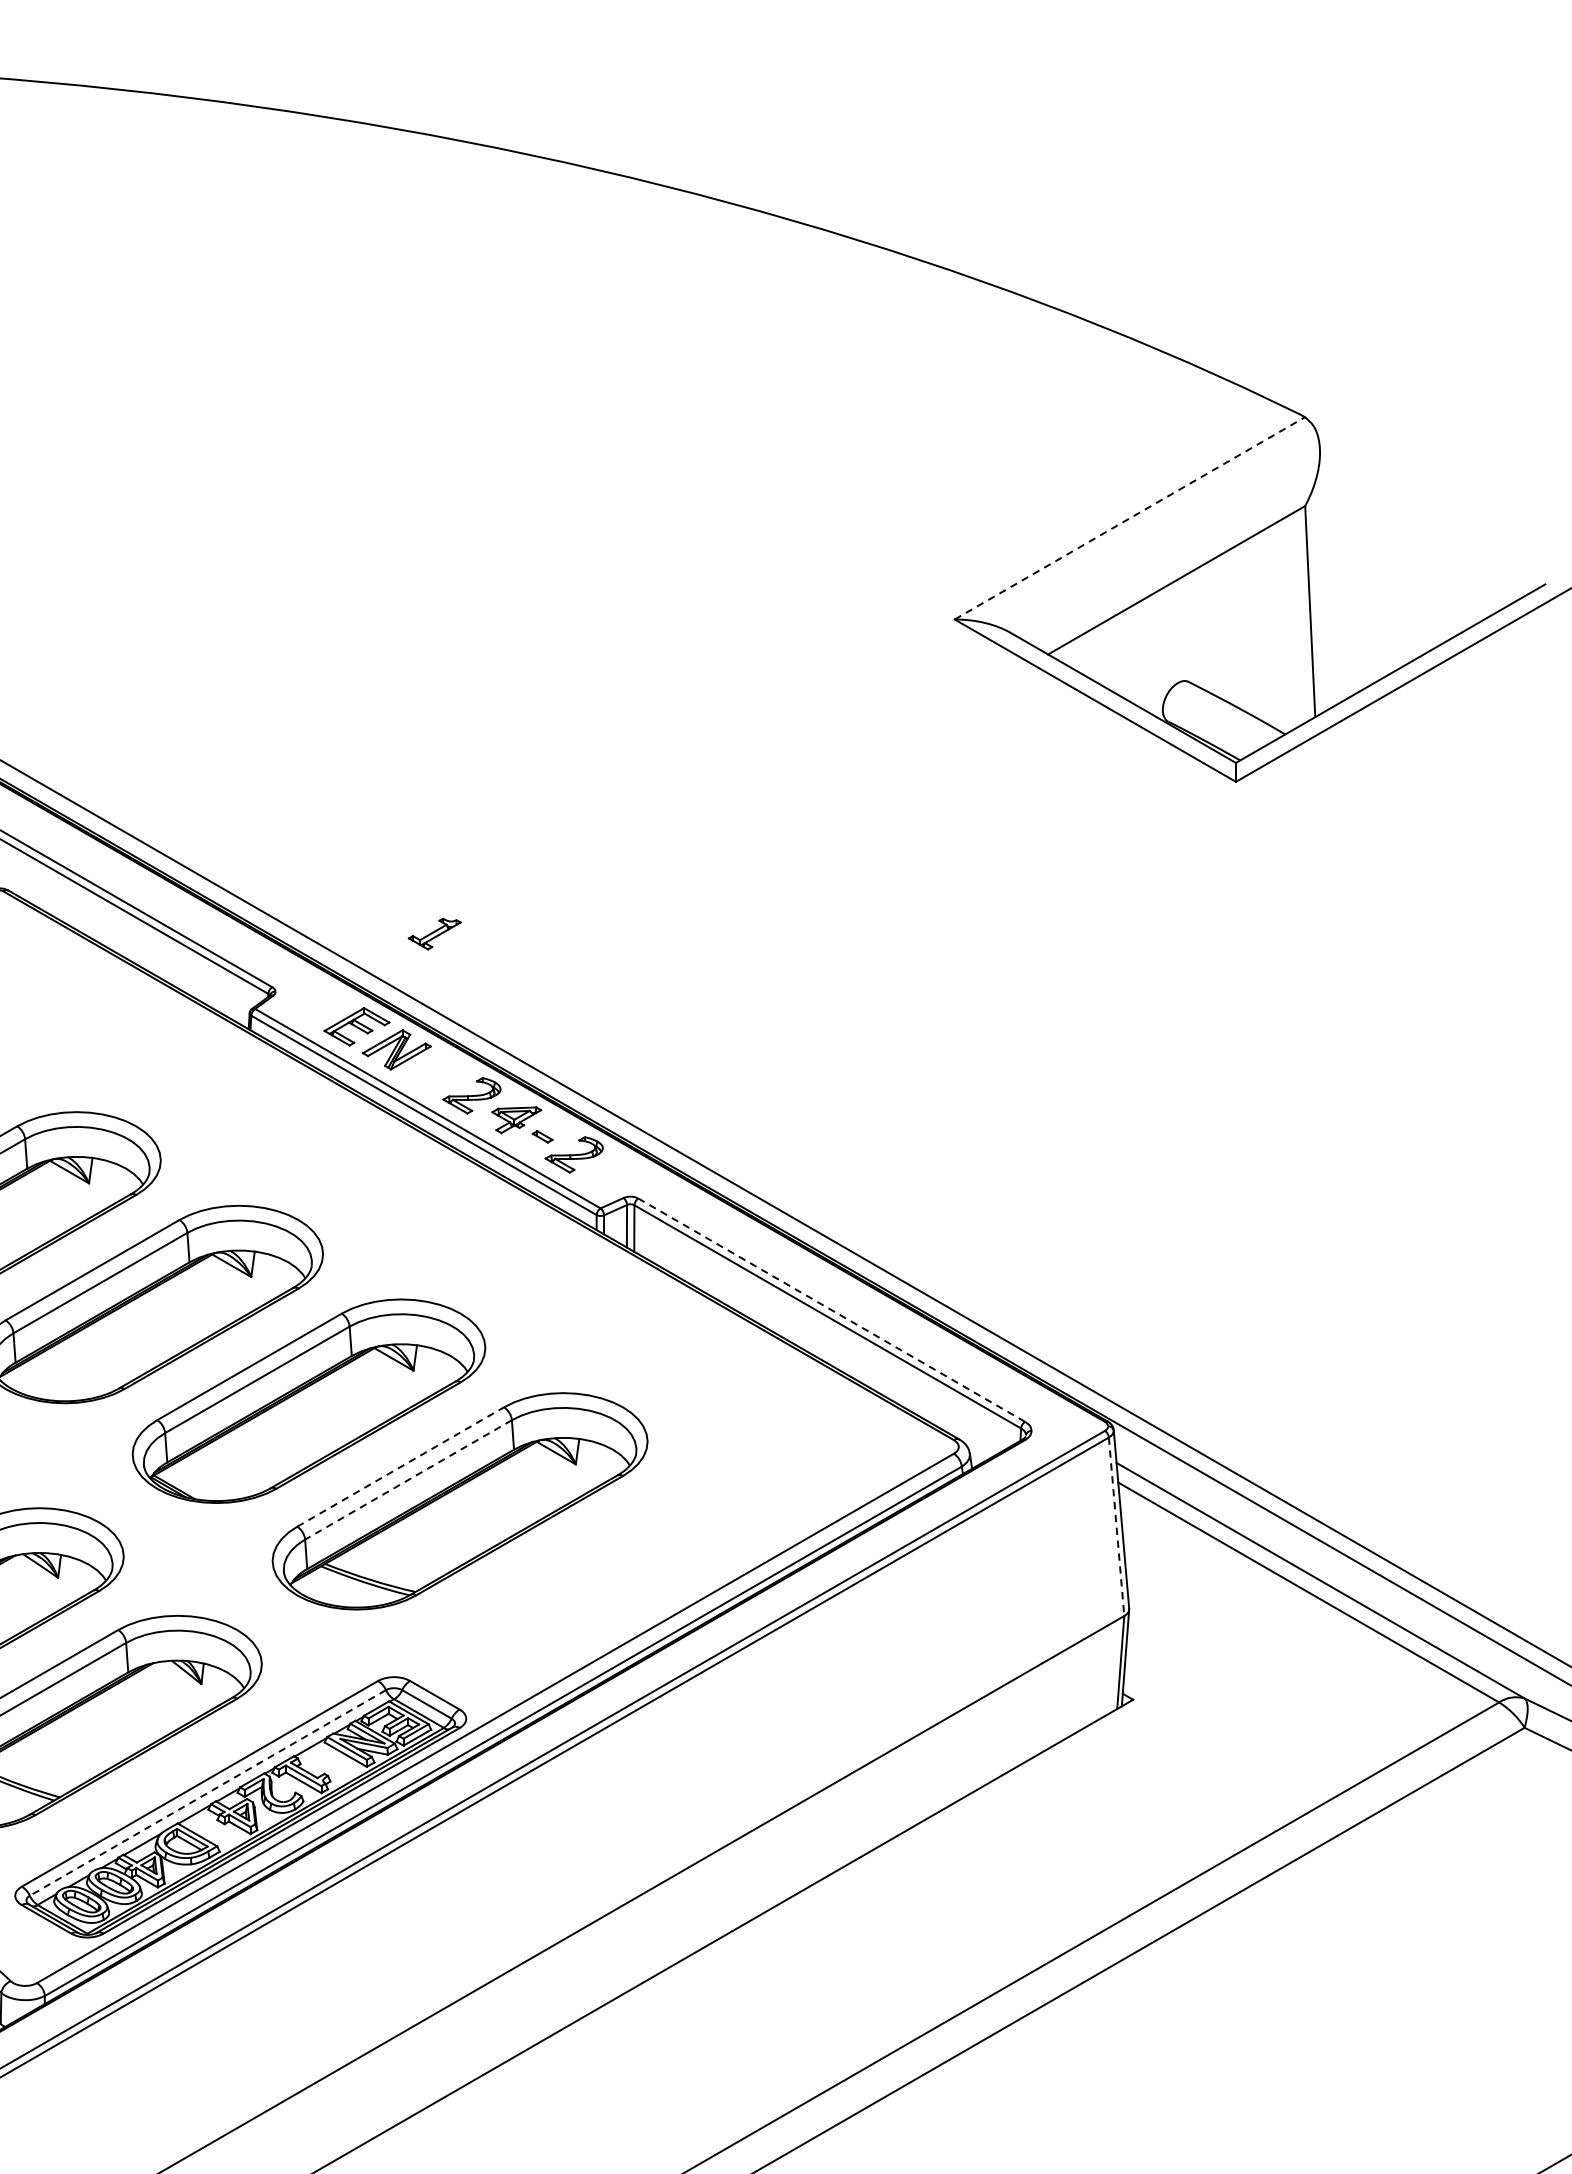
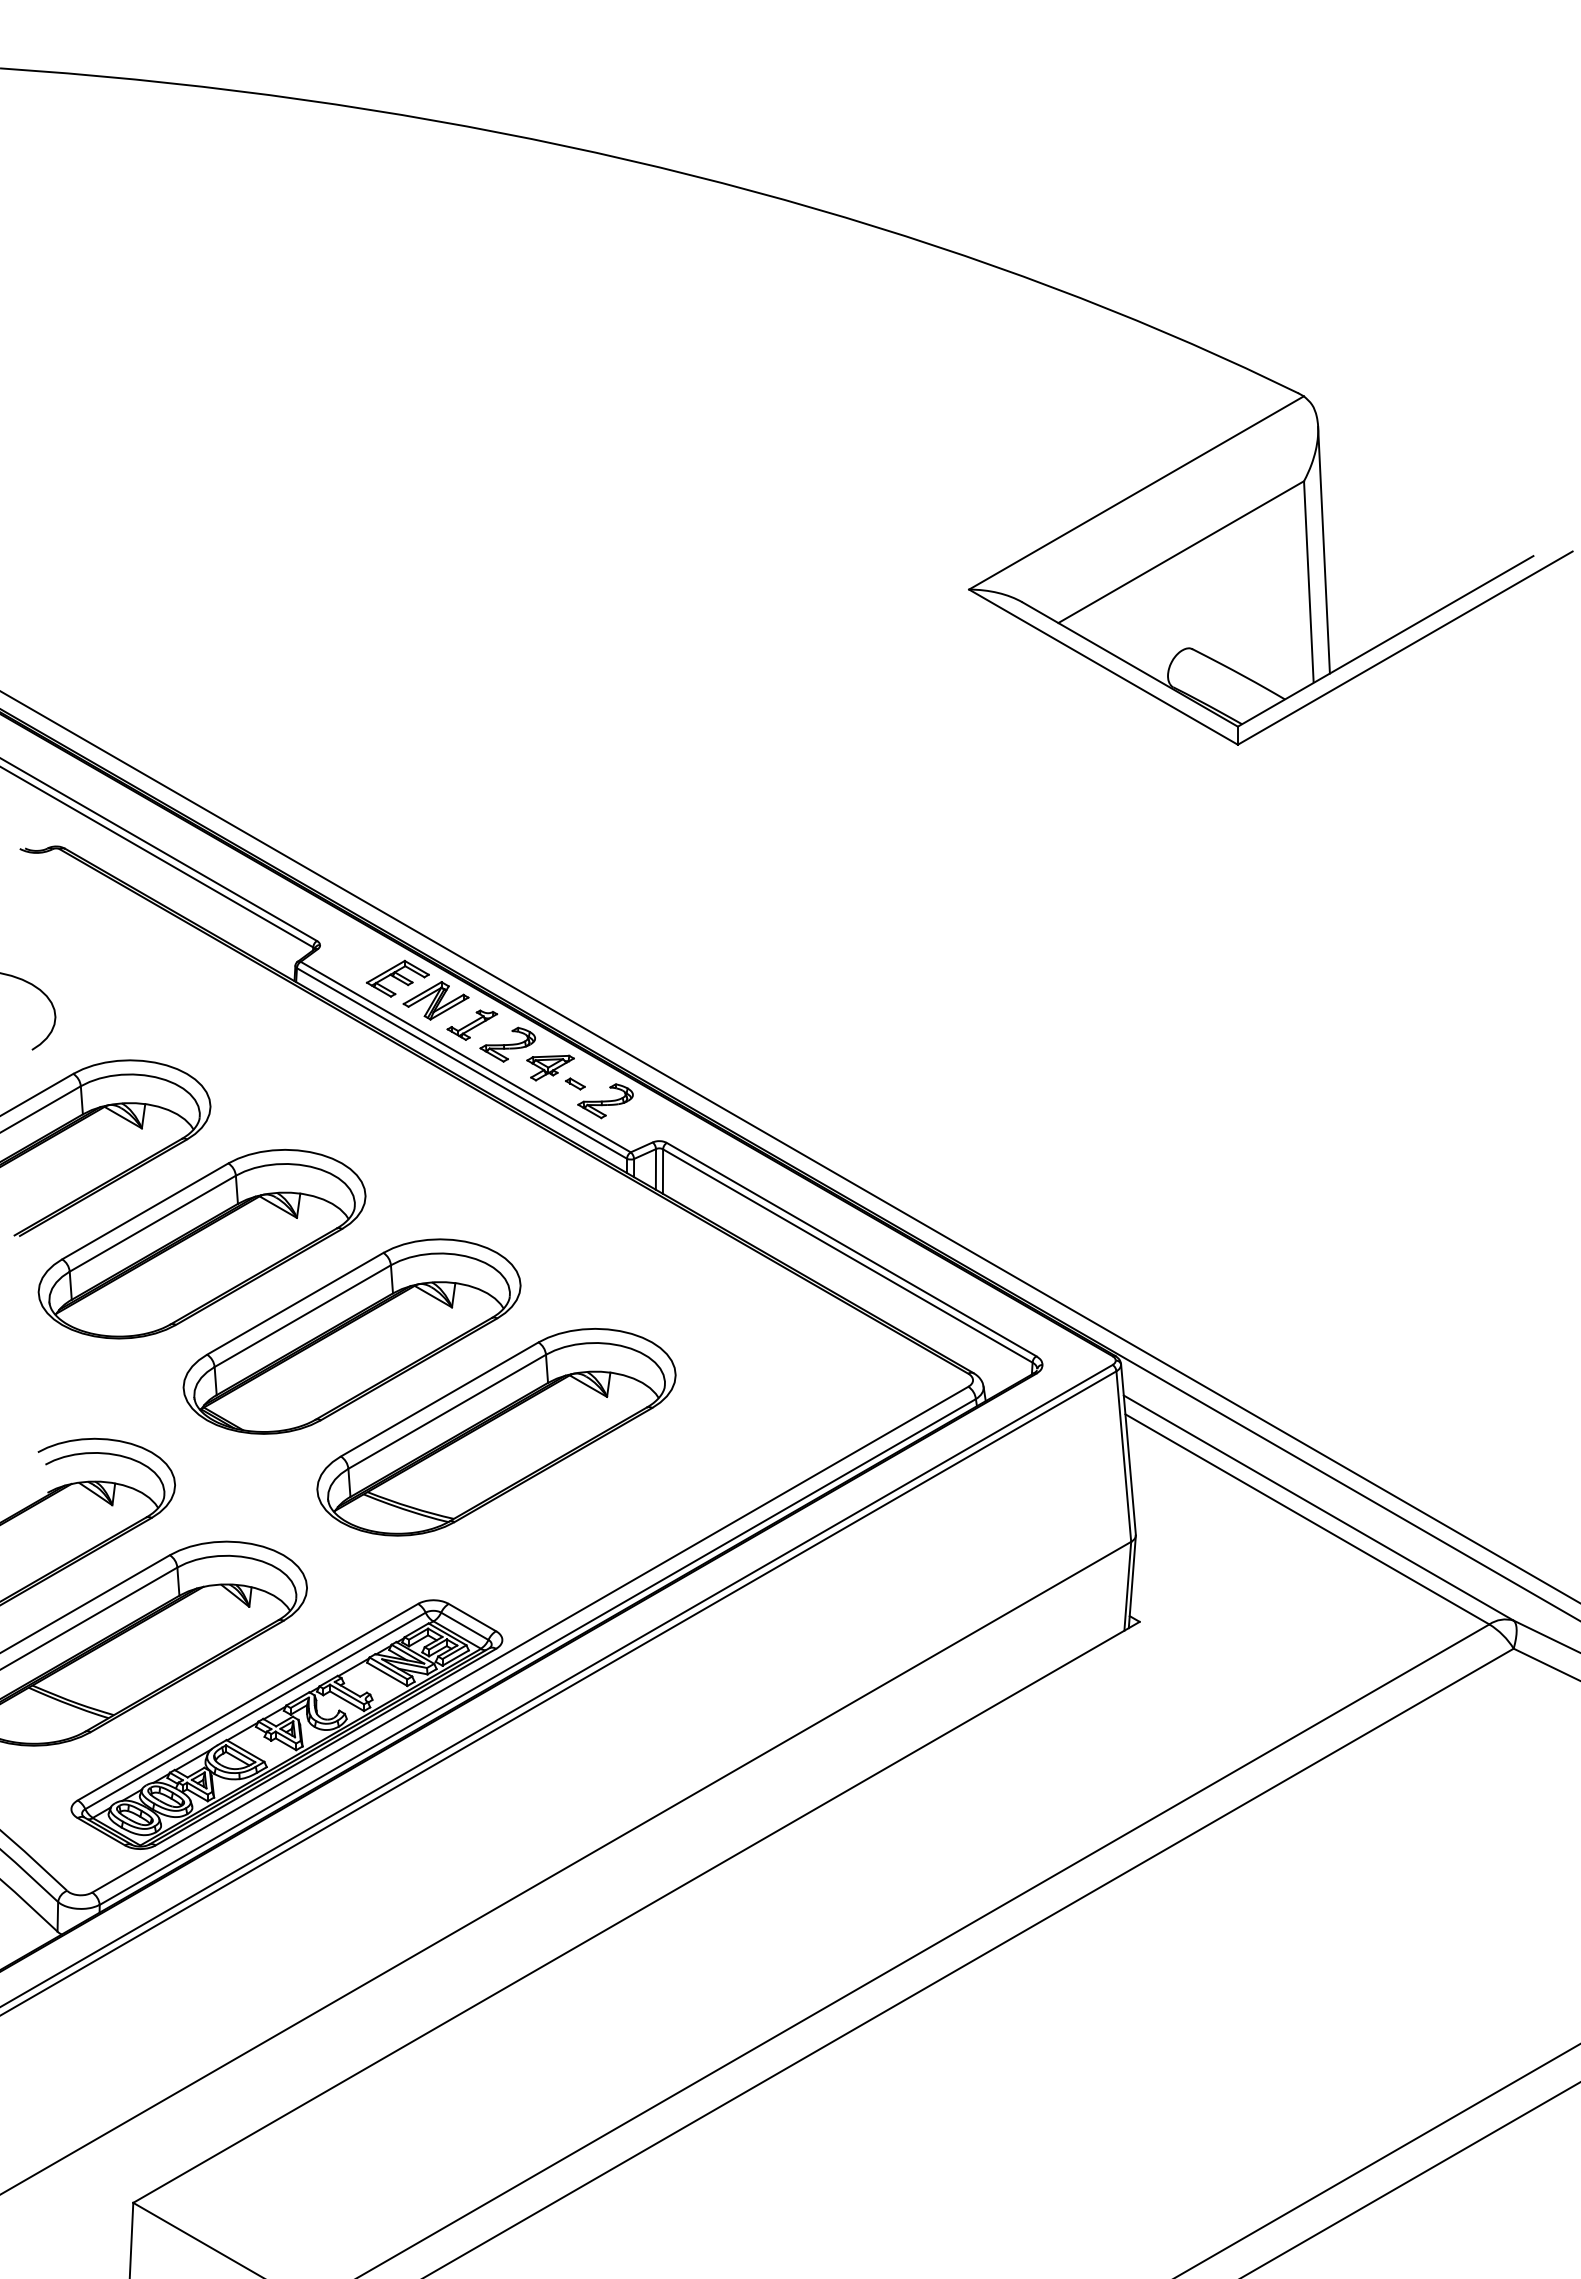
line: (1129, 517) -> (1136, 492), dashed -> solid
line: (1325, 577) -> (1323, 549), added
part: (434, 933) -> (472, 1024), moved
line: (831, 1310) -> (851, 1249), dashed -> solid
line: (401, 1467) -> (440, 1399), dashed -> solid
line: (407, 1480) -> (446, 1412), dashed -> solid
line: (1116, 1526) -> (1123, 1456), dashed -> solid
line: (207, 1792) -> (255, 1710), dashed -> solid

